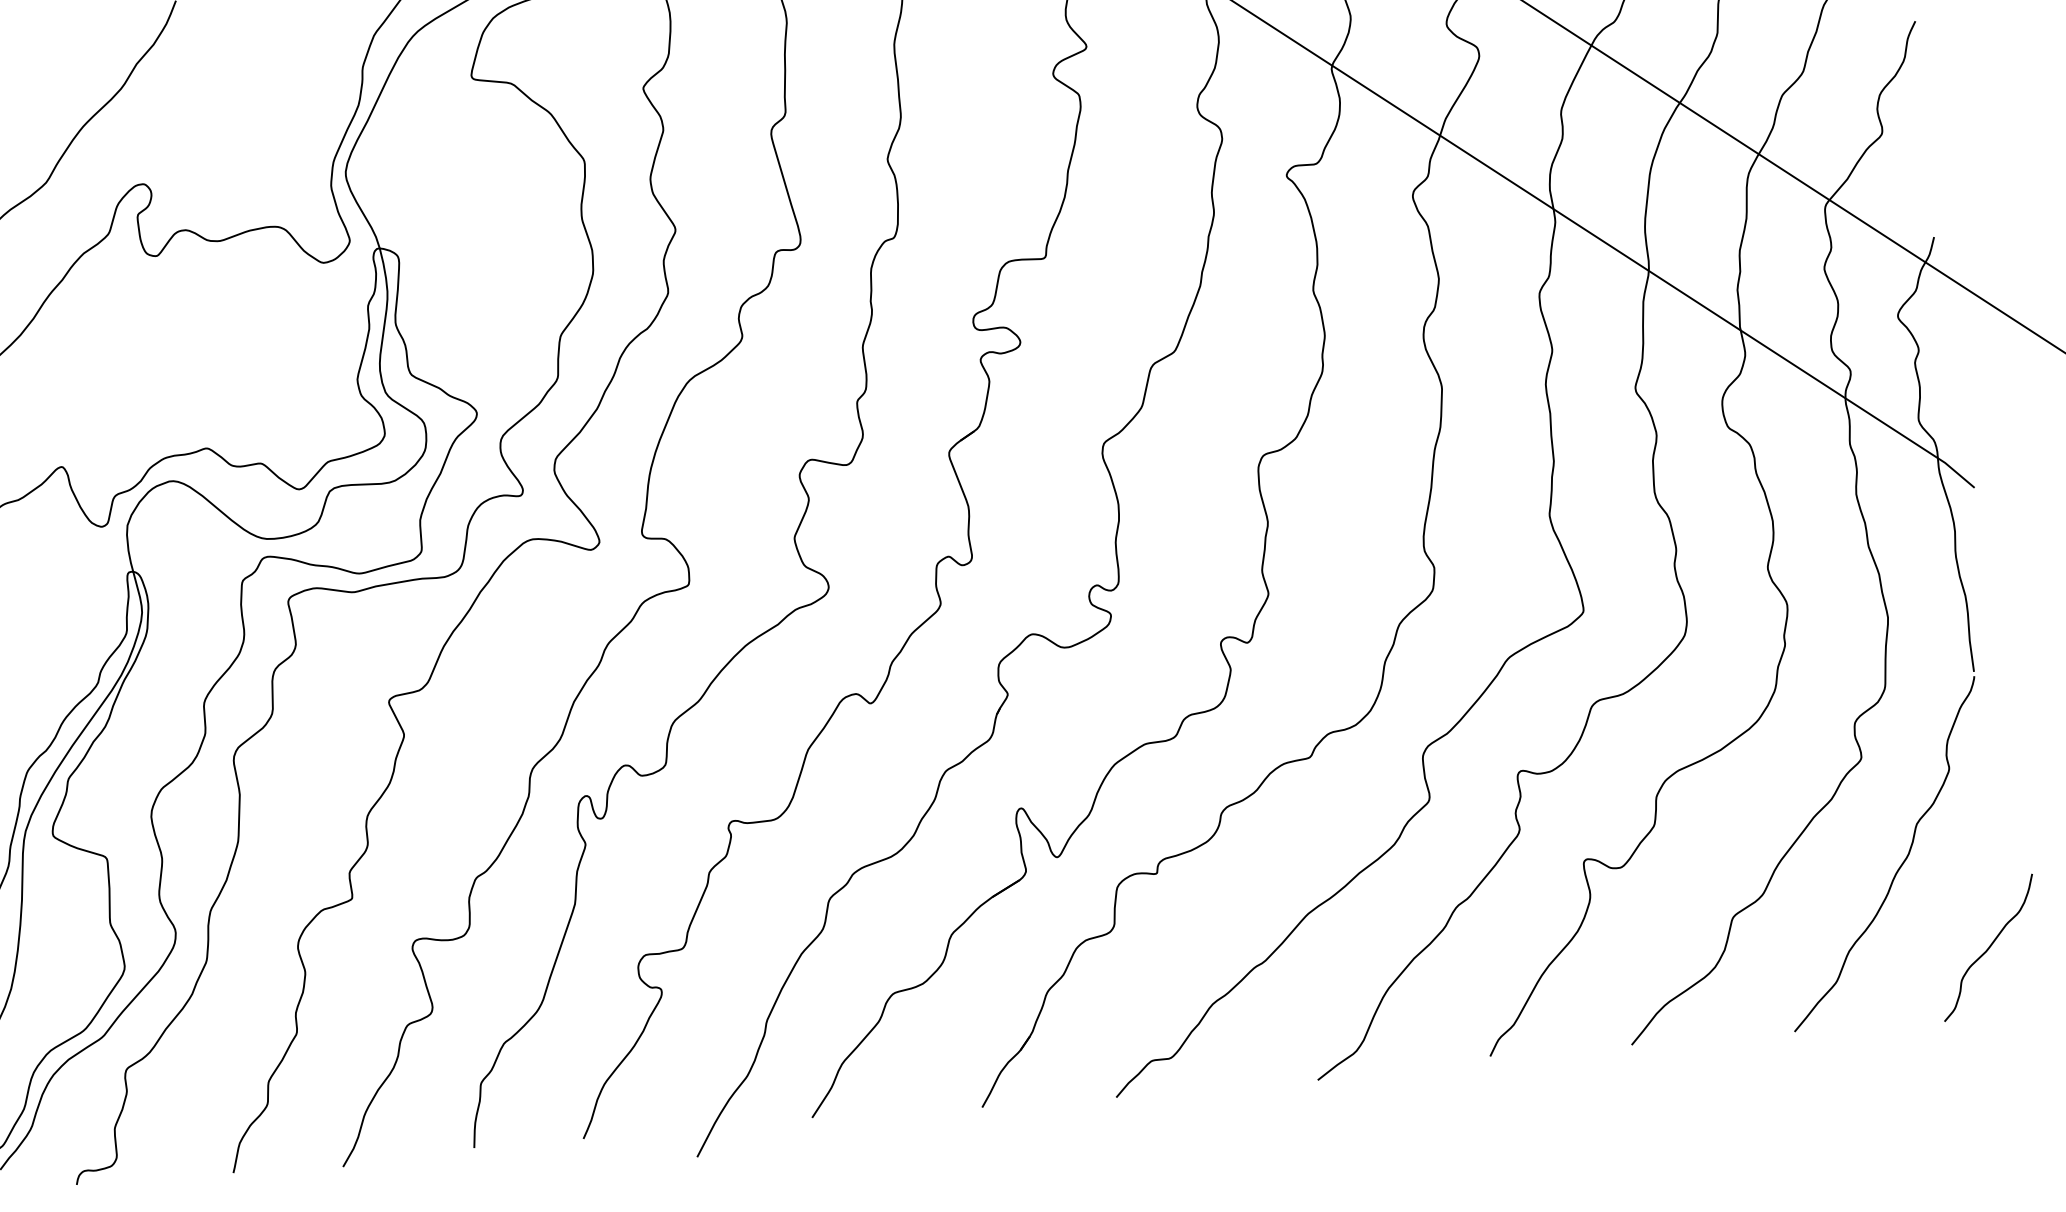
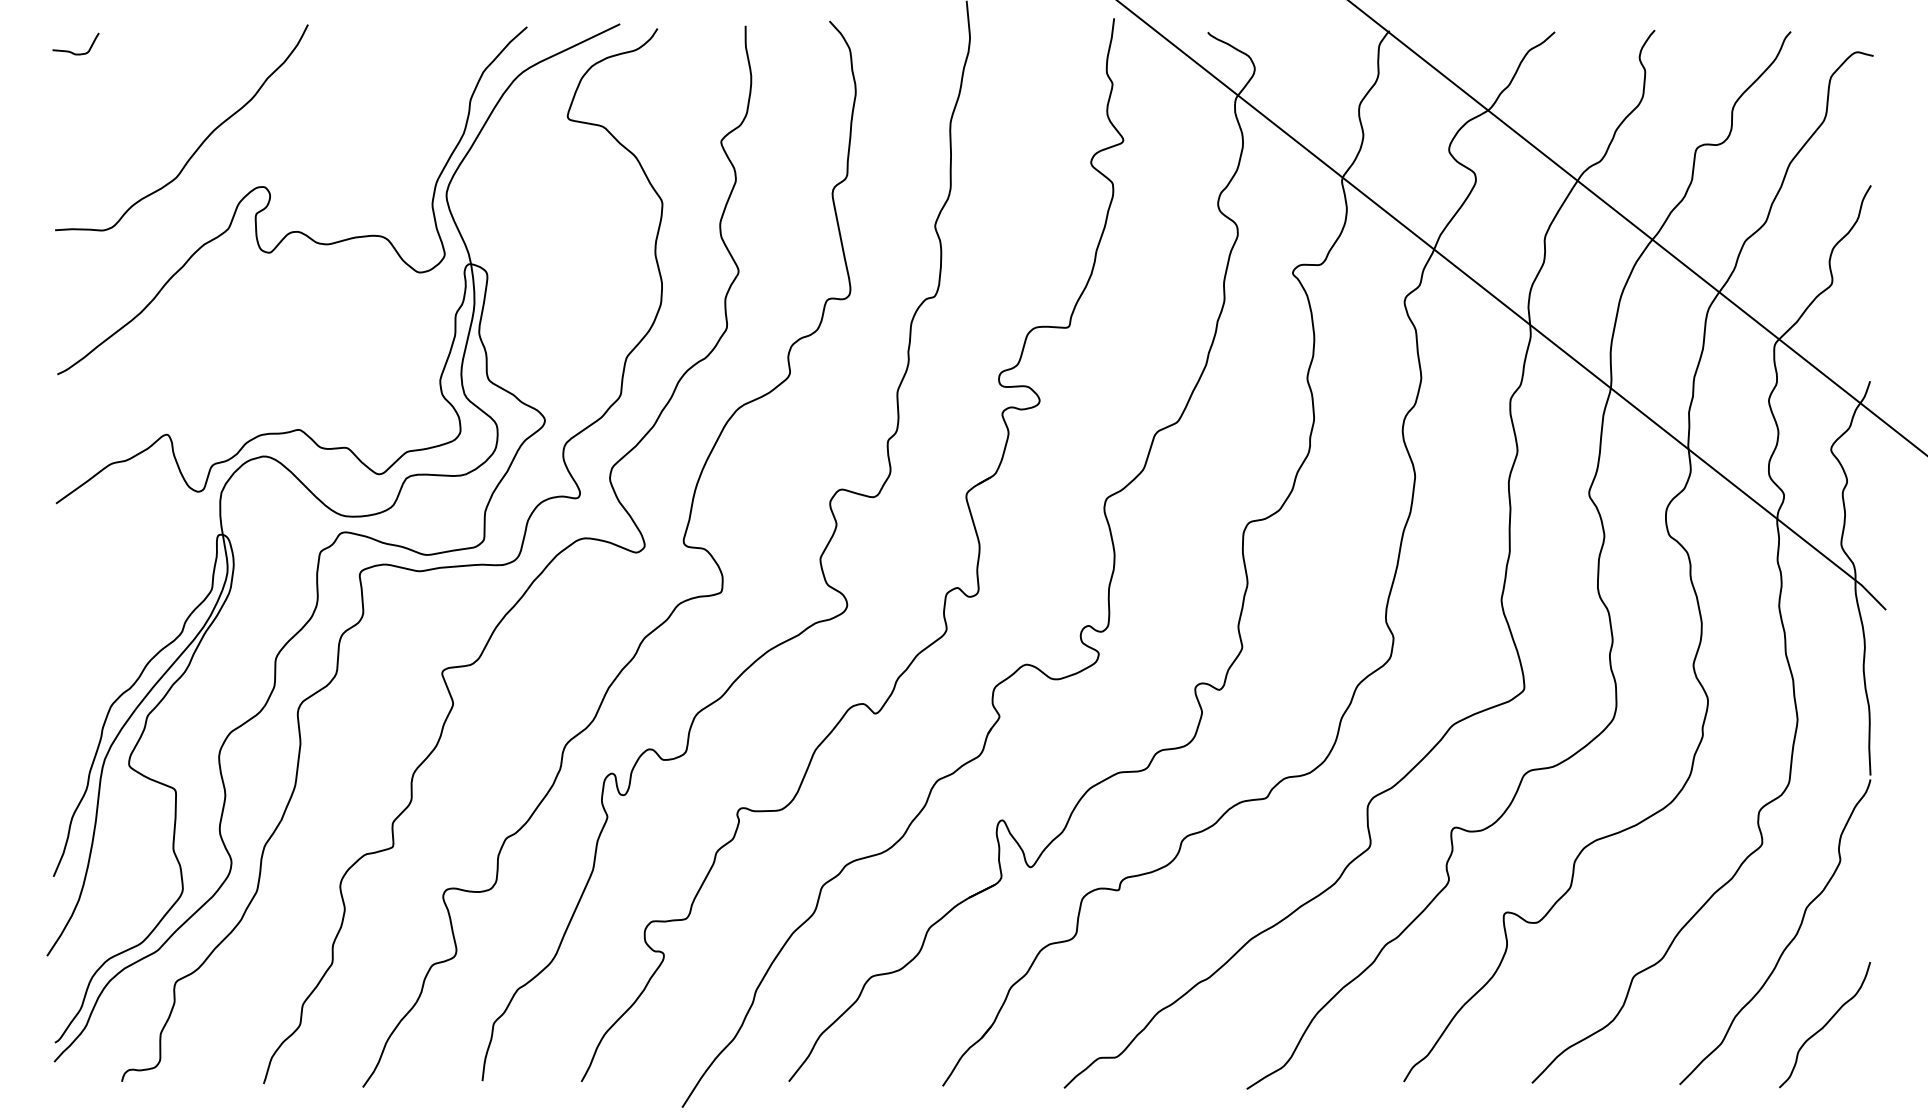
curve: (1989, 948) -> (1825, 1025), moved

